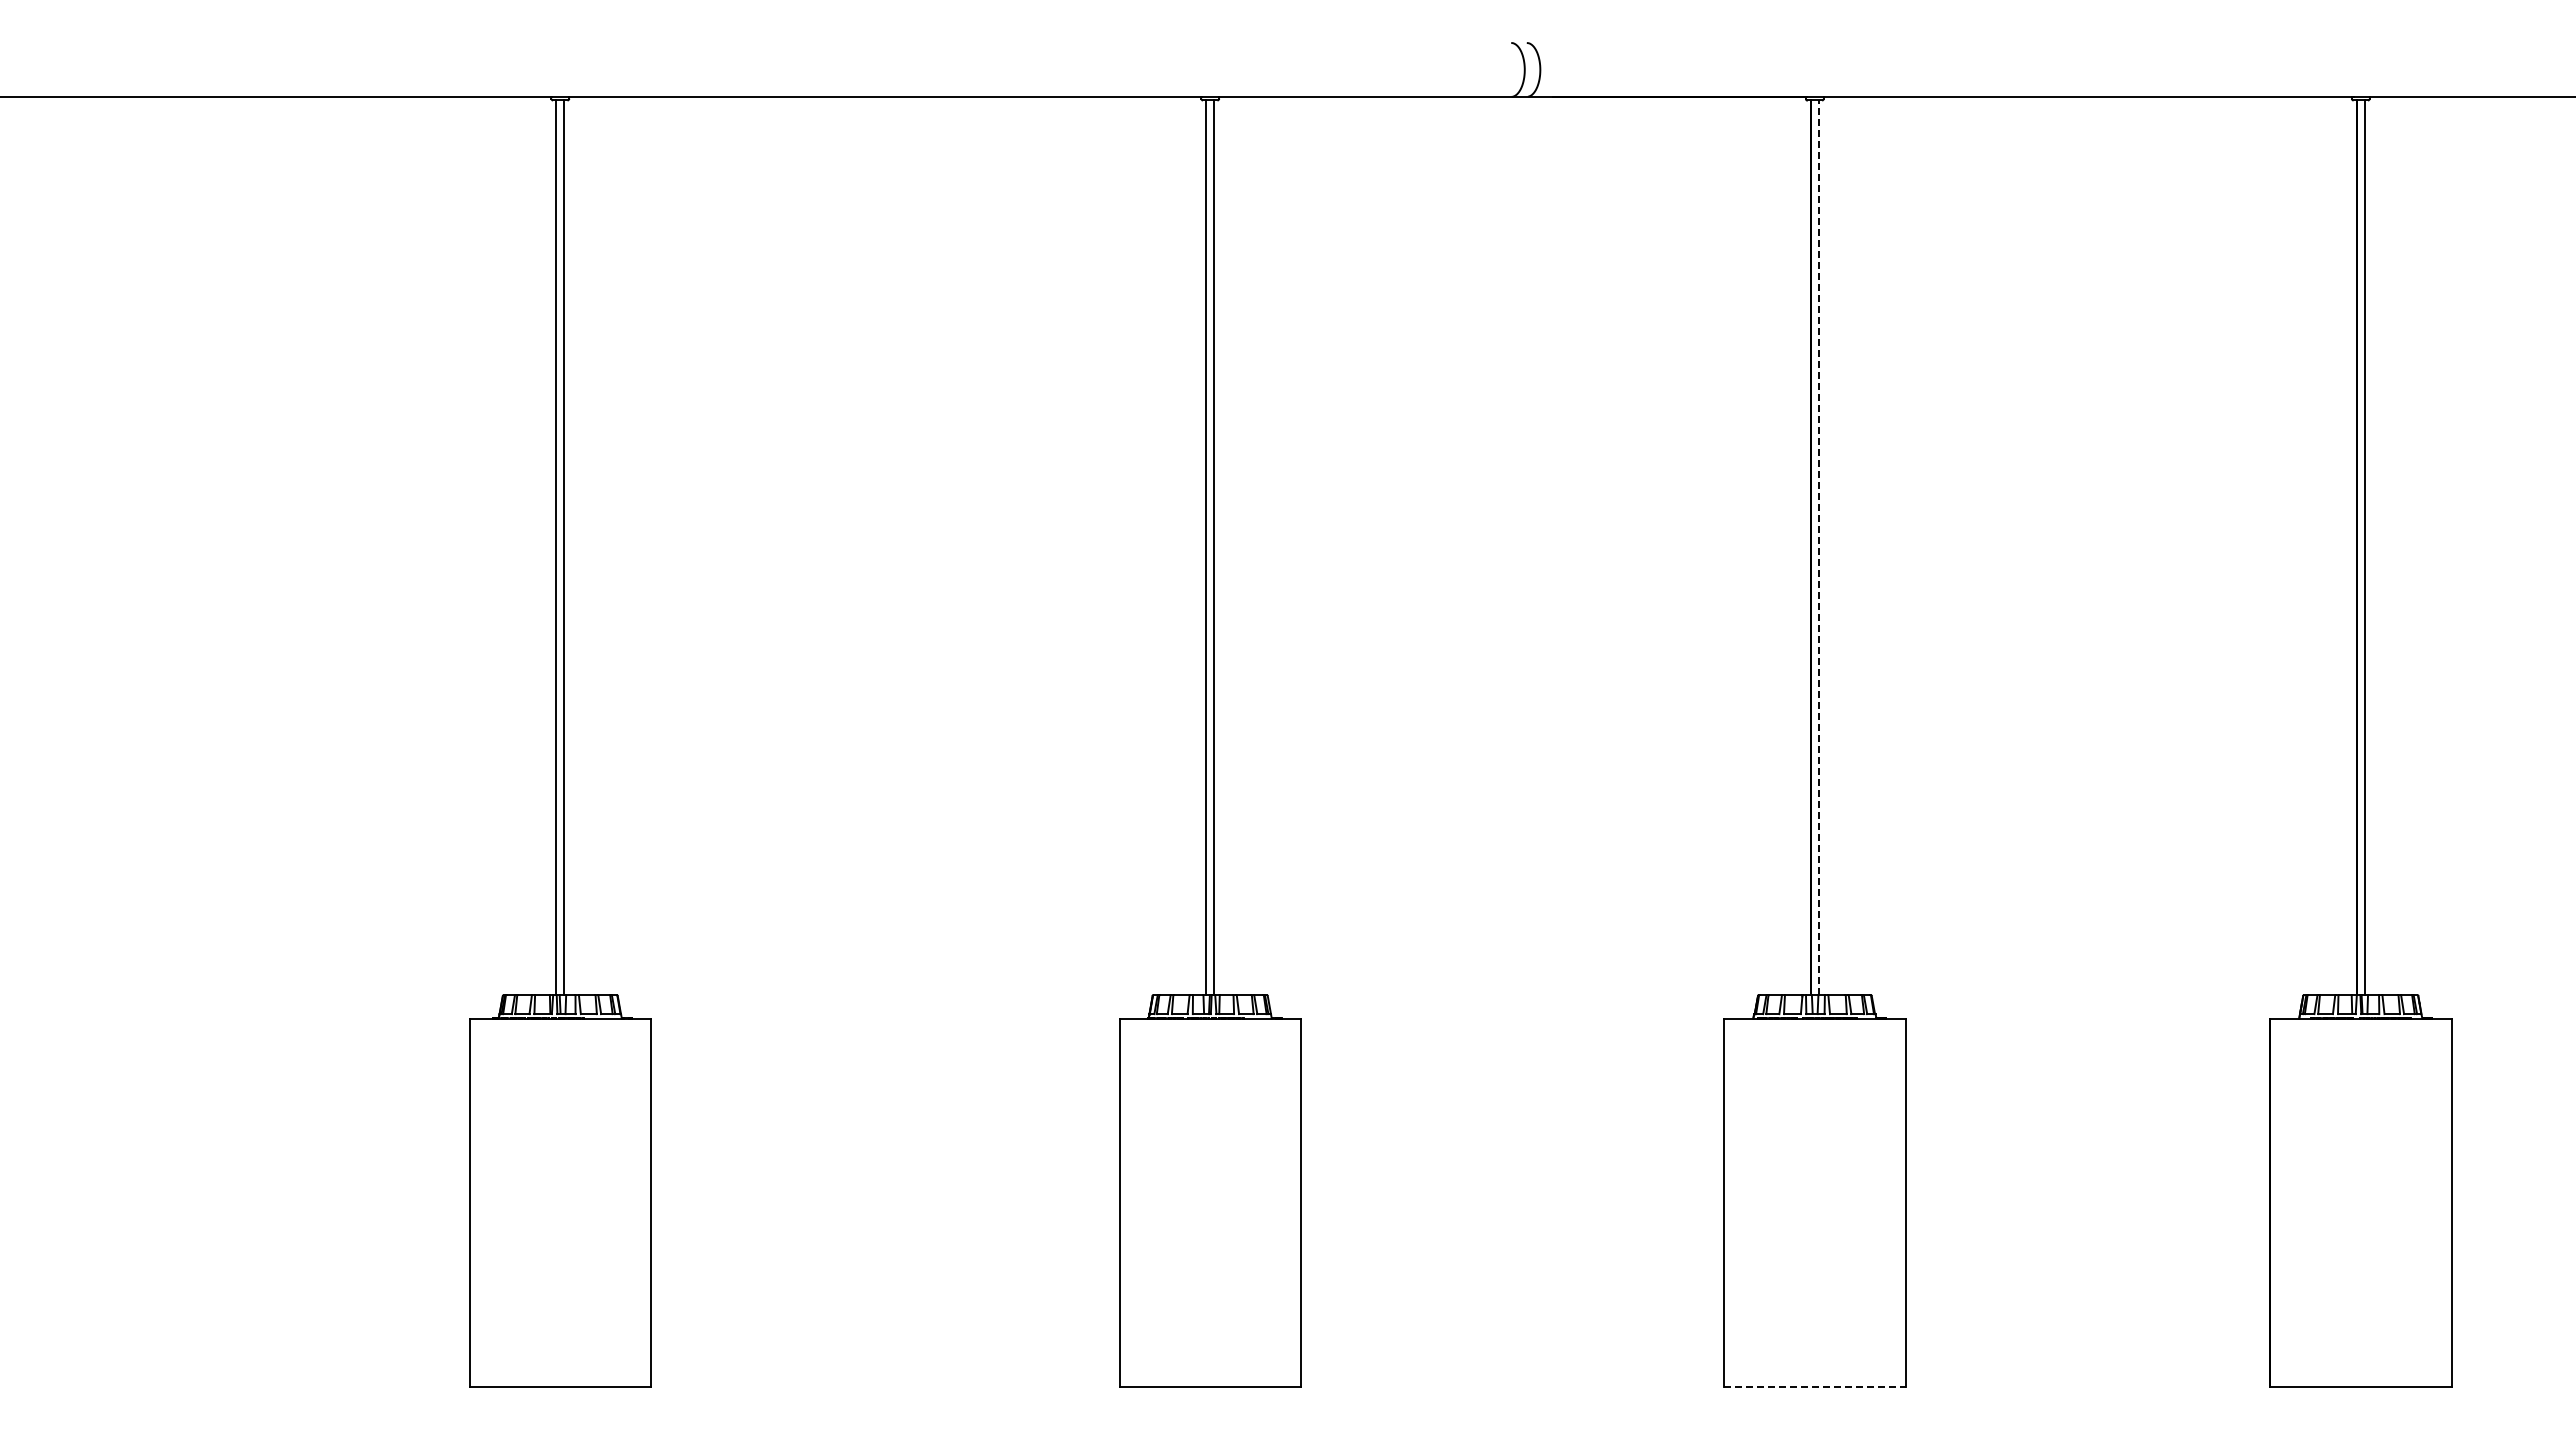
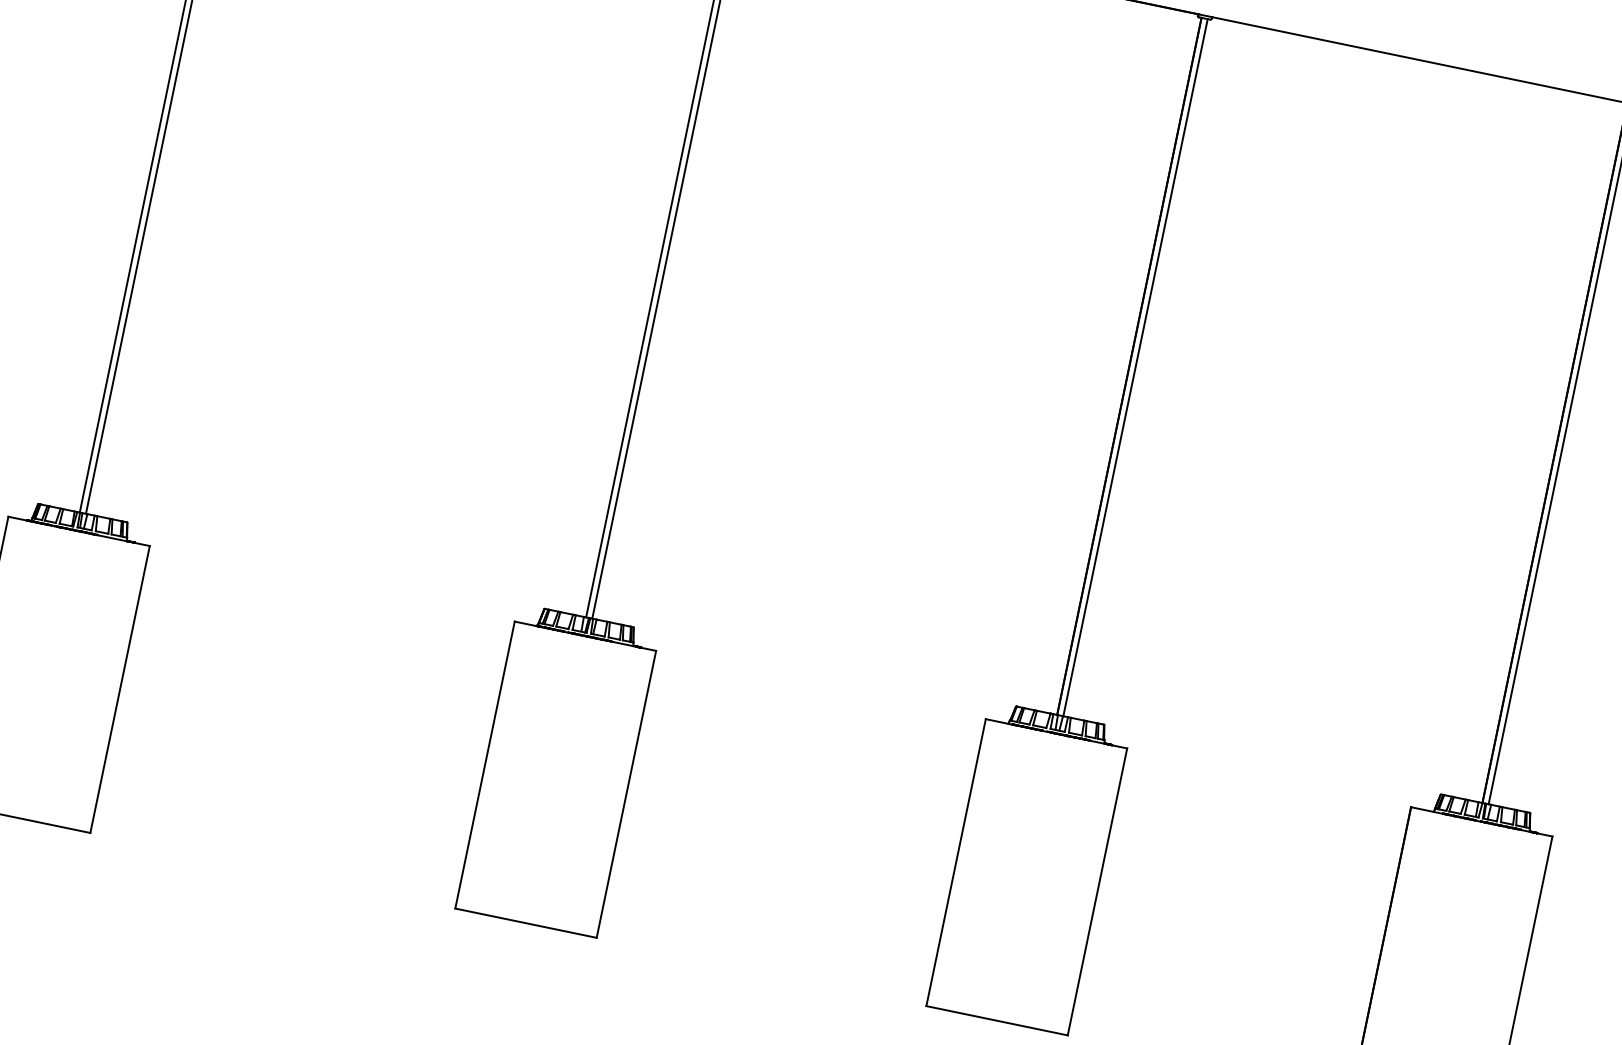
line: (1818, 547) -> (1135, 367), dashed -> solid
line: (1814, 1386) -> (996, 1020), dashed -> solid

